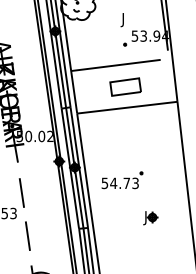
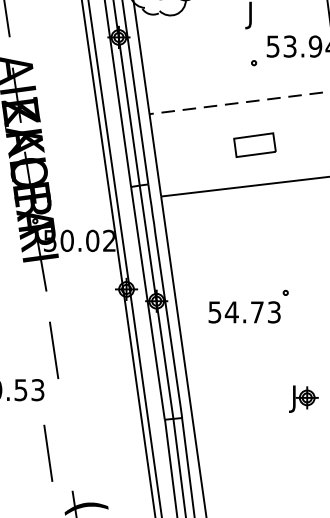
line: (115, 65) -> (235, 103), solid -> dashed
part: (125, 86) -> (254, 144), size x0.7
part: (122, 180) -> (248, 306), moved
line: (27, 235) -> (47, 452), moved

